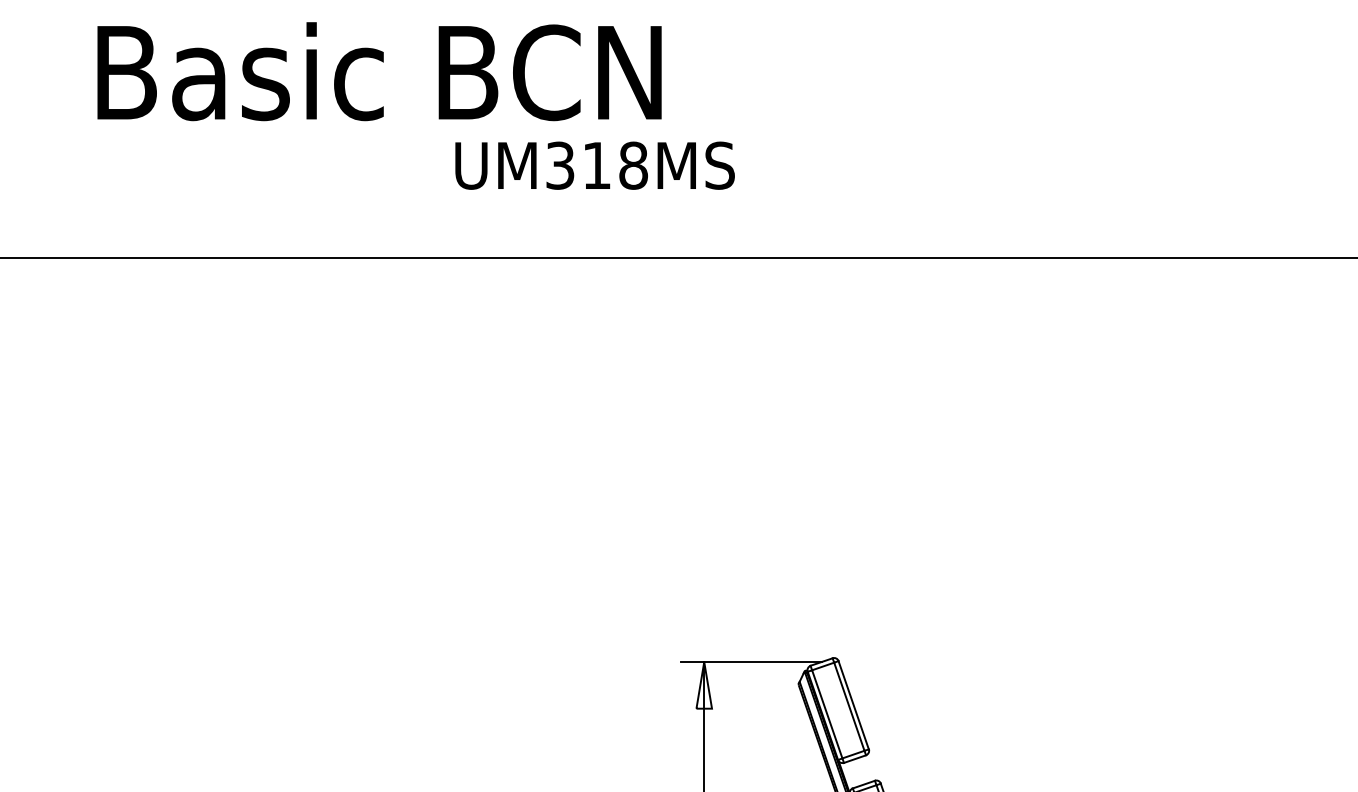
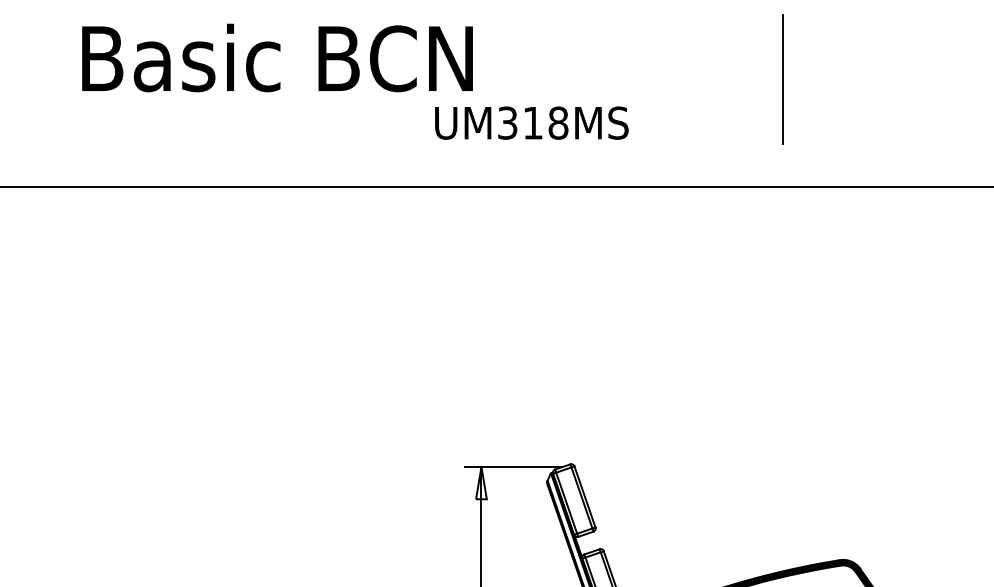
text: (379, 70) -> (277, 57), moved
line: (1140, 102) -> (783, 79), added
text: (594, 164) -> (531, 122), moved

